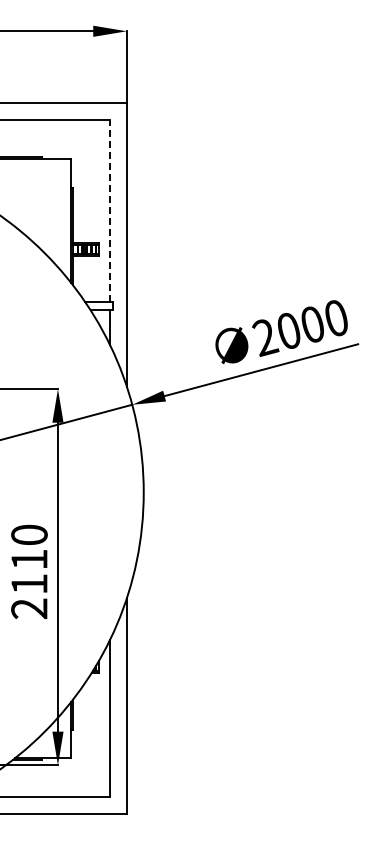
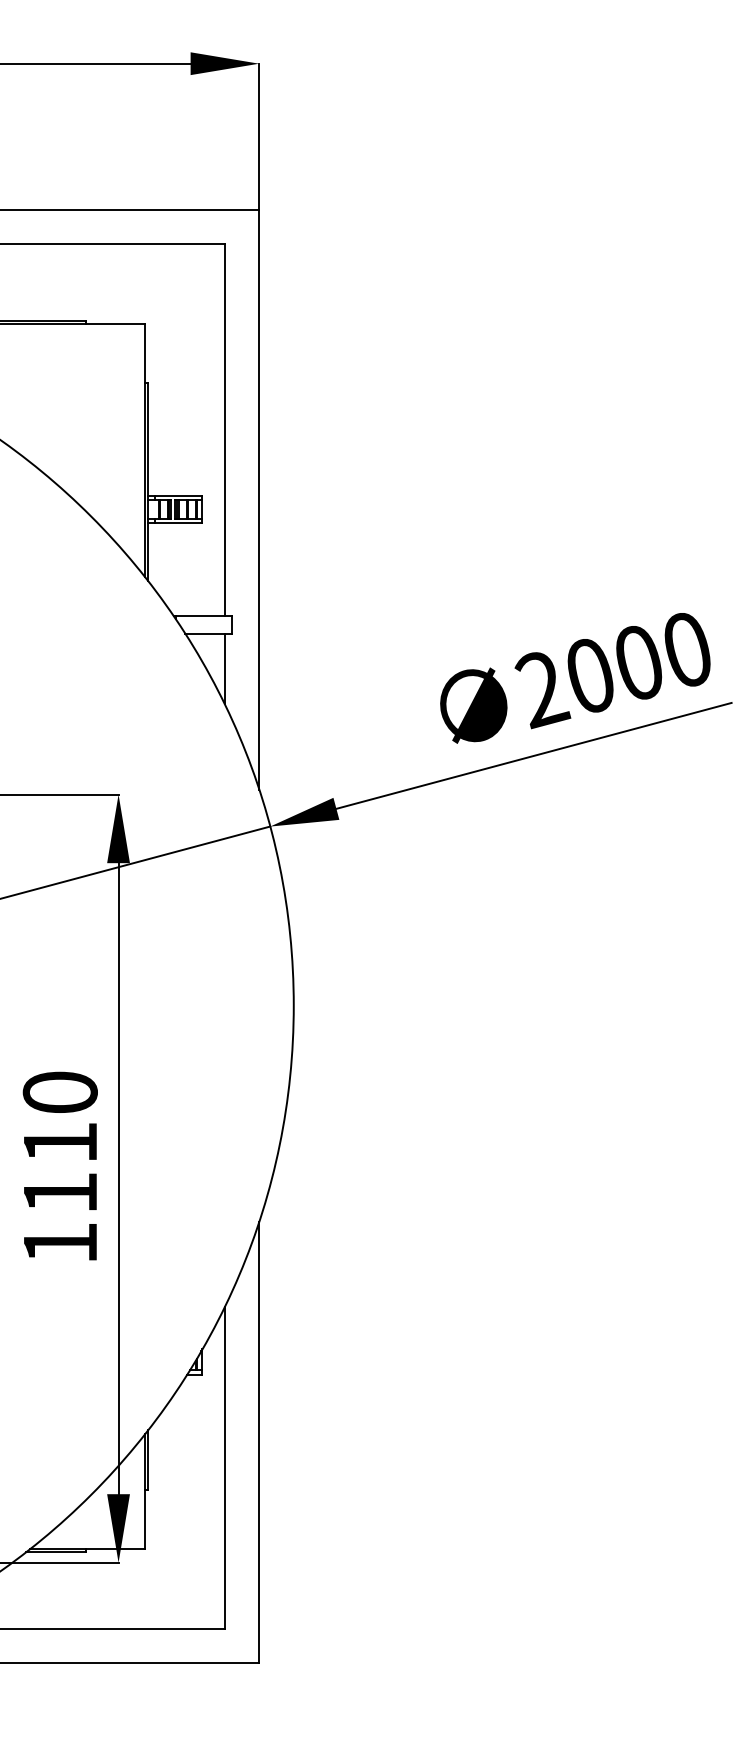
line: (109, 210) -> (223, 429), dashed -> solid
text: (29, 608) -> (60, 1242), 2110 -> 1110

